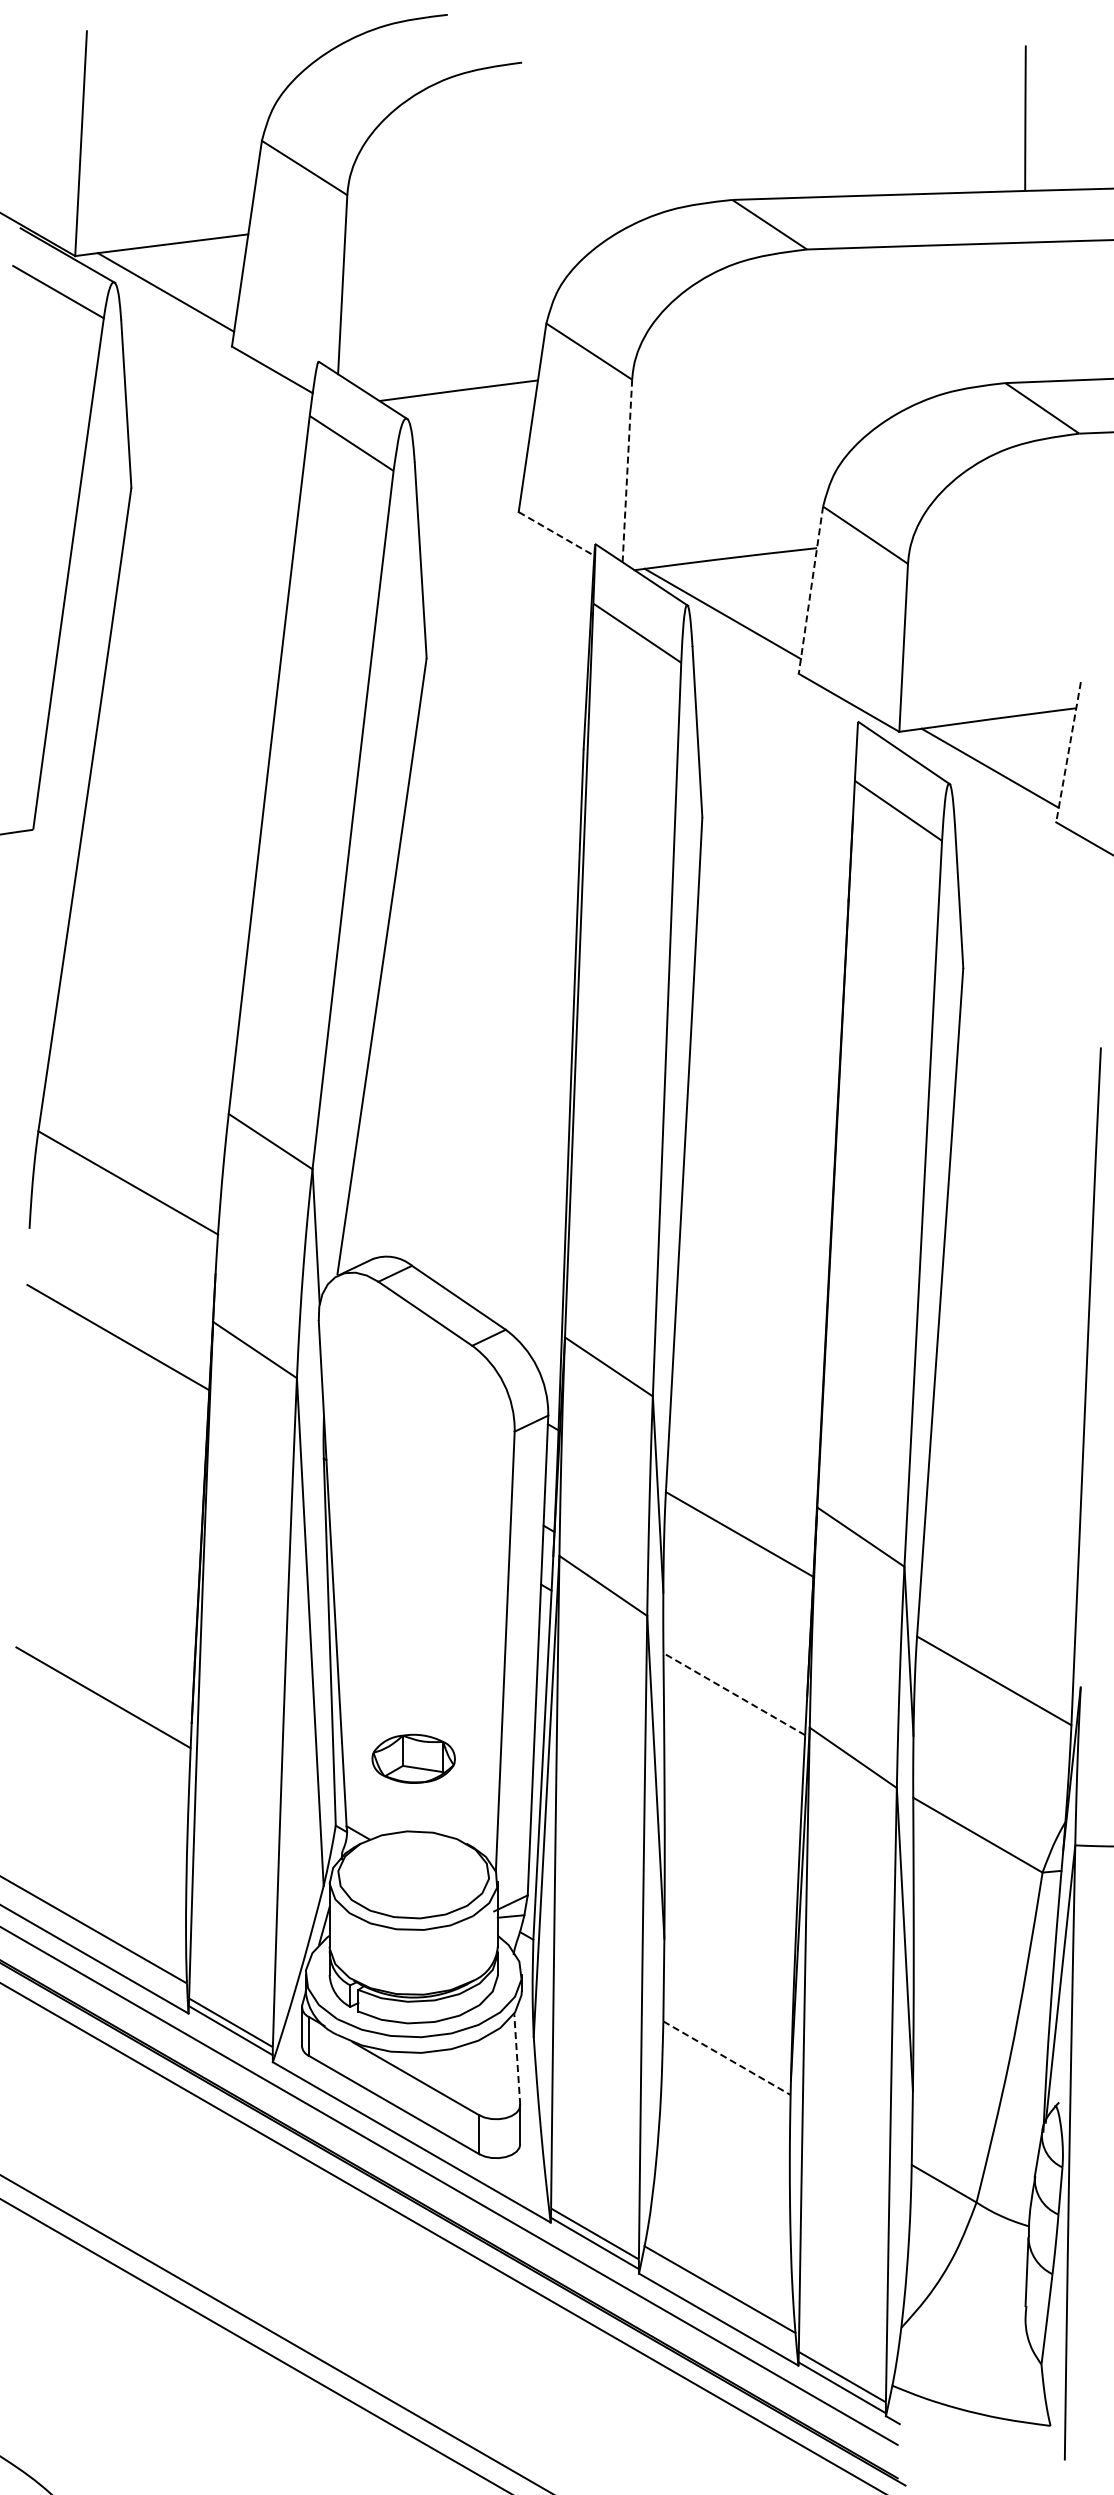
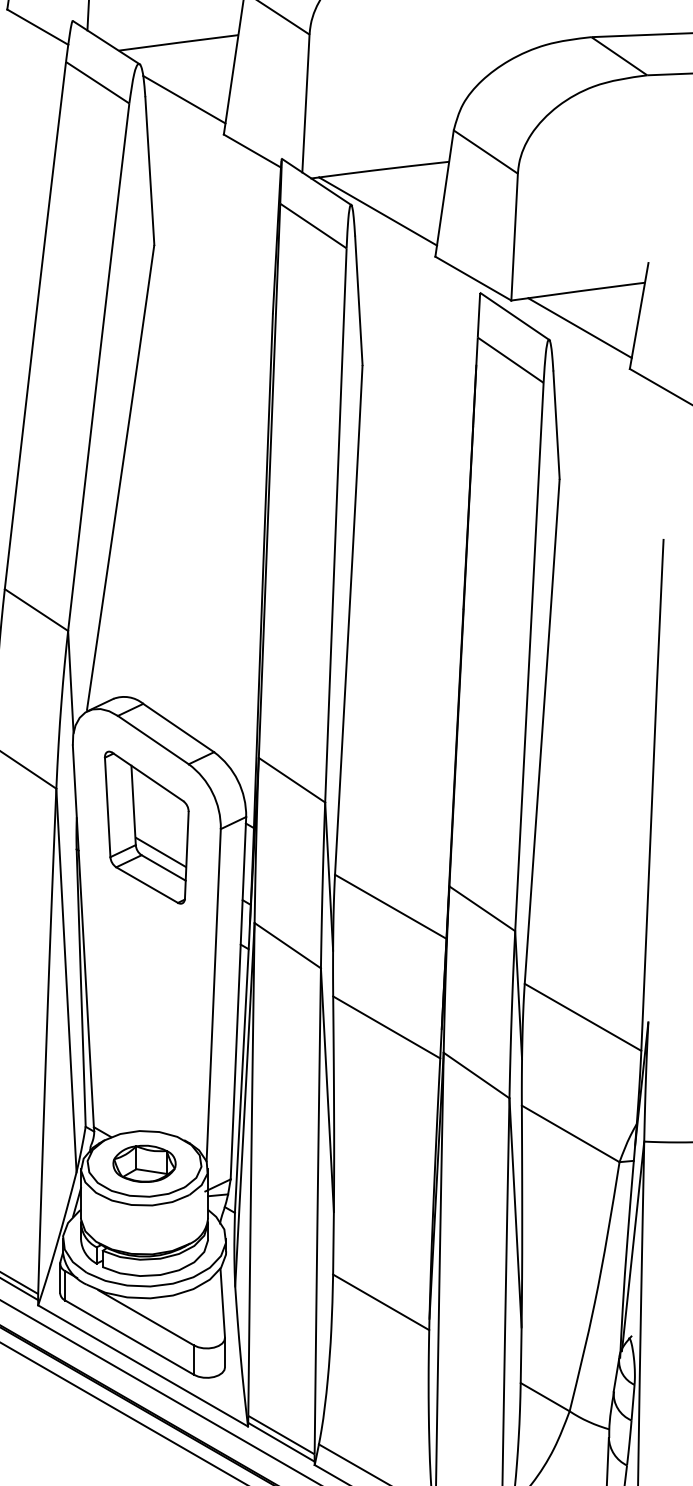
line: (465, 465) -> (183, 99), added
line: (627, 471) -> (306, 103), dashed -> solid
line: (556, 533) -> (252, 150), dashed -> solid
line: (810, 590) -> (444, 193), dashed -> solid
line: (1068, 752) -> (639, 316), dashed -> solid
part: (416, 1429) -> (146, 827), added
line: (734, 1694) -> (386, 1027), dashed -> solid
part: (413, 1758) -> (144, 1163), moved
line: (727, 2058) -> (381, 1302), dashed -> solid
line: (517, 2059) -> (222, 1303), dashed -> solid

